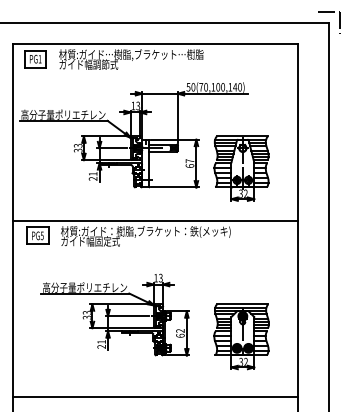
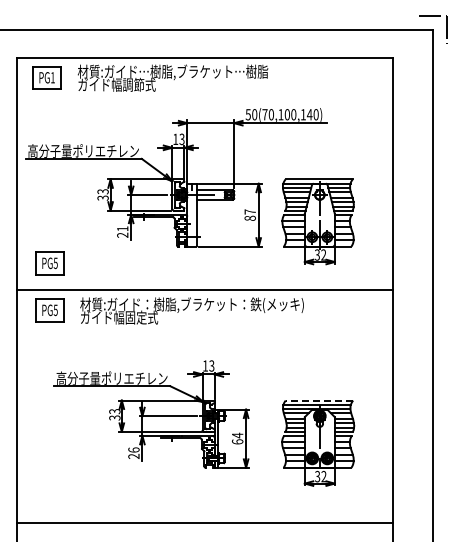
text: (189, 165) -> (249, 217), 67 -> 87
part: (37, 200) -> (49, 263), added
line: (242, 304) -> (319, 400), solid -> dashed
text: (180, 330) -> (237, 435), 62 -> 64
text: (101, 341) -> (133, 449), 21 -> 26

